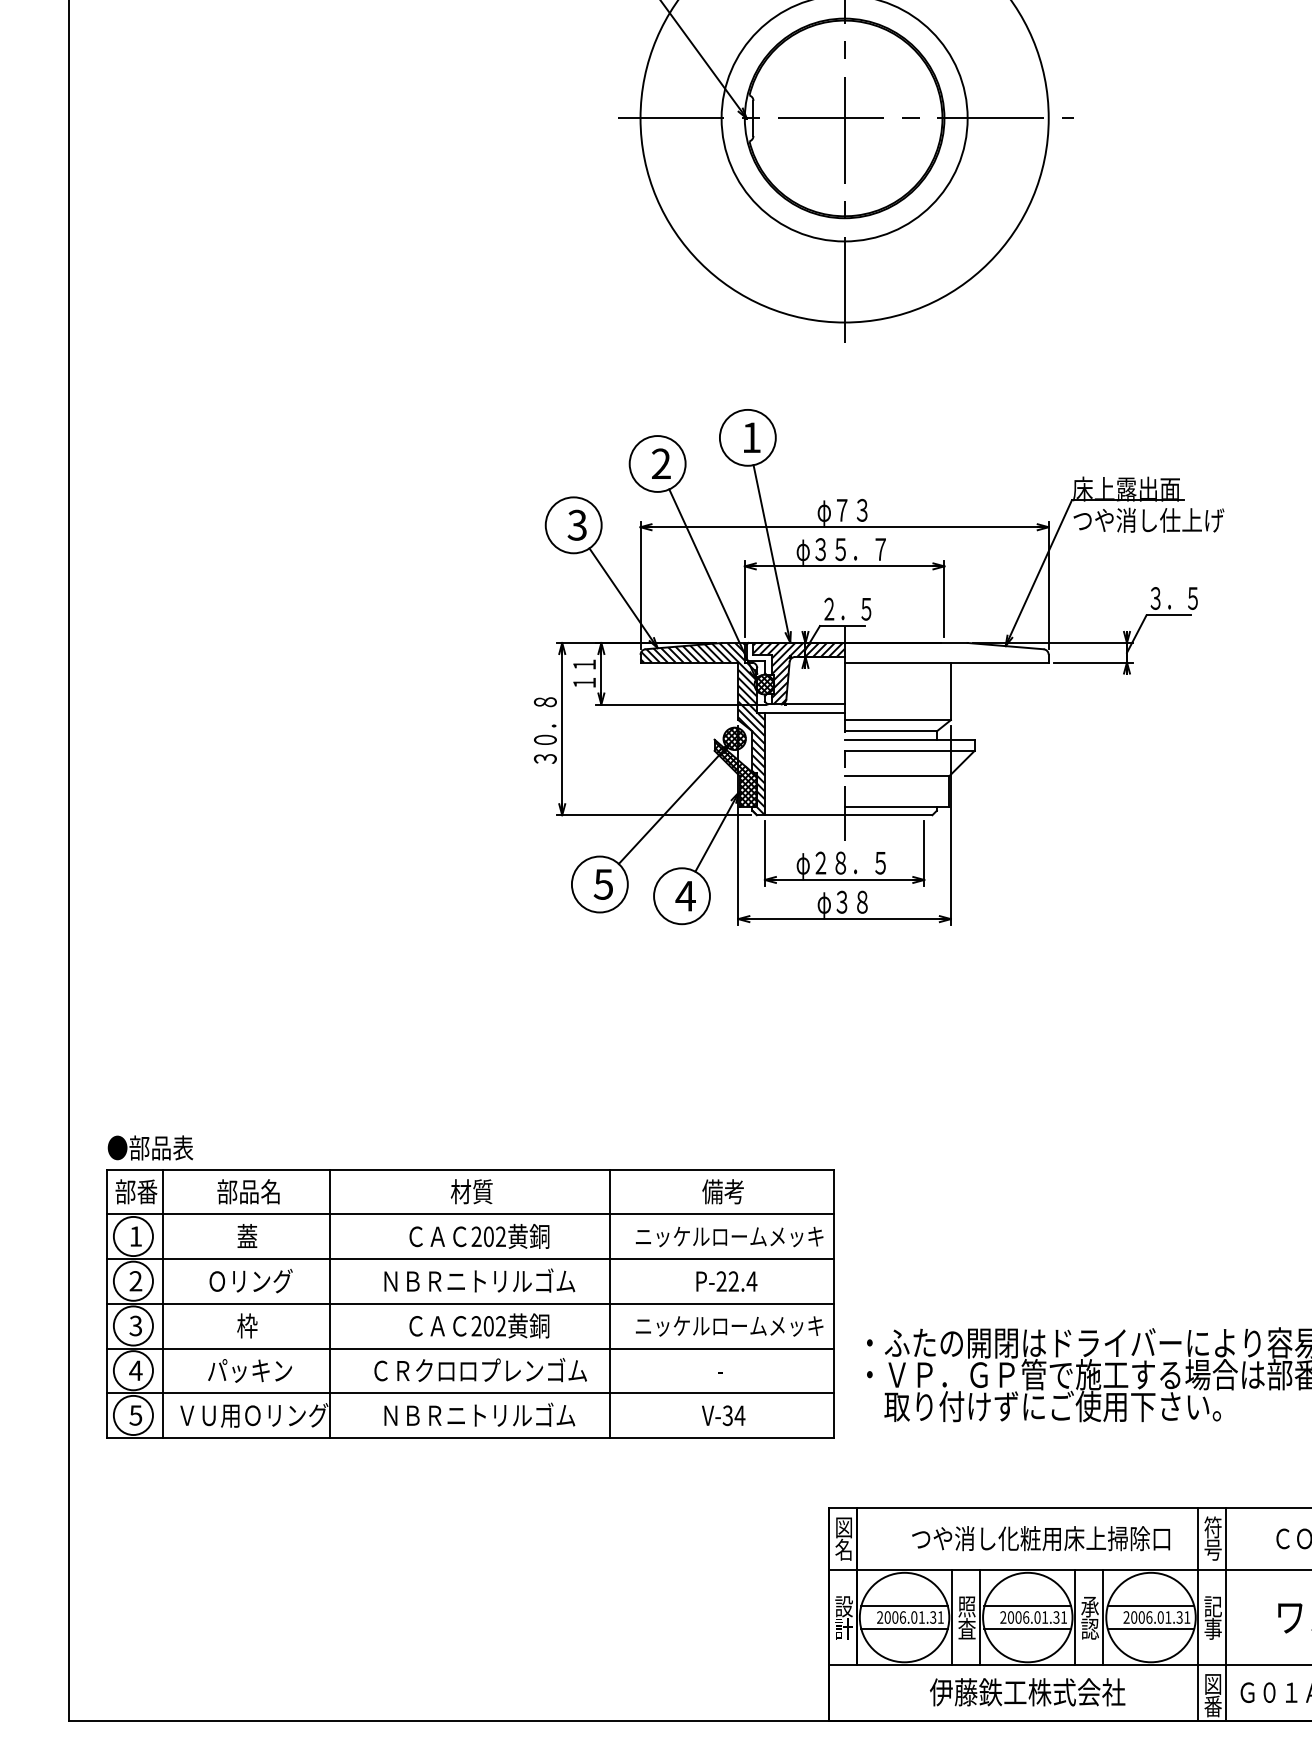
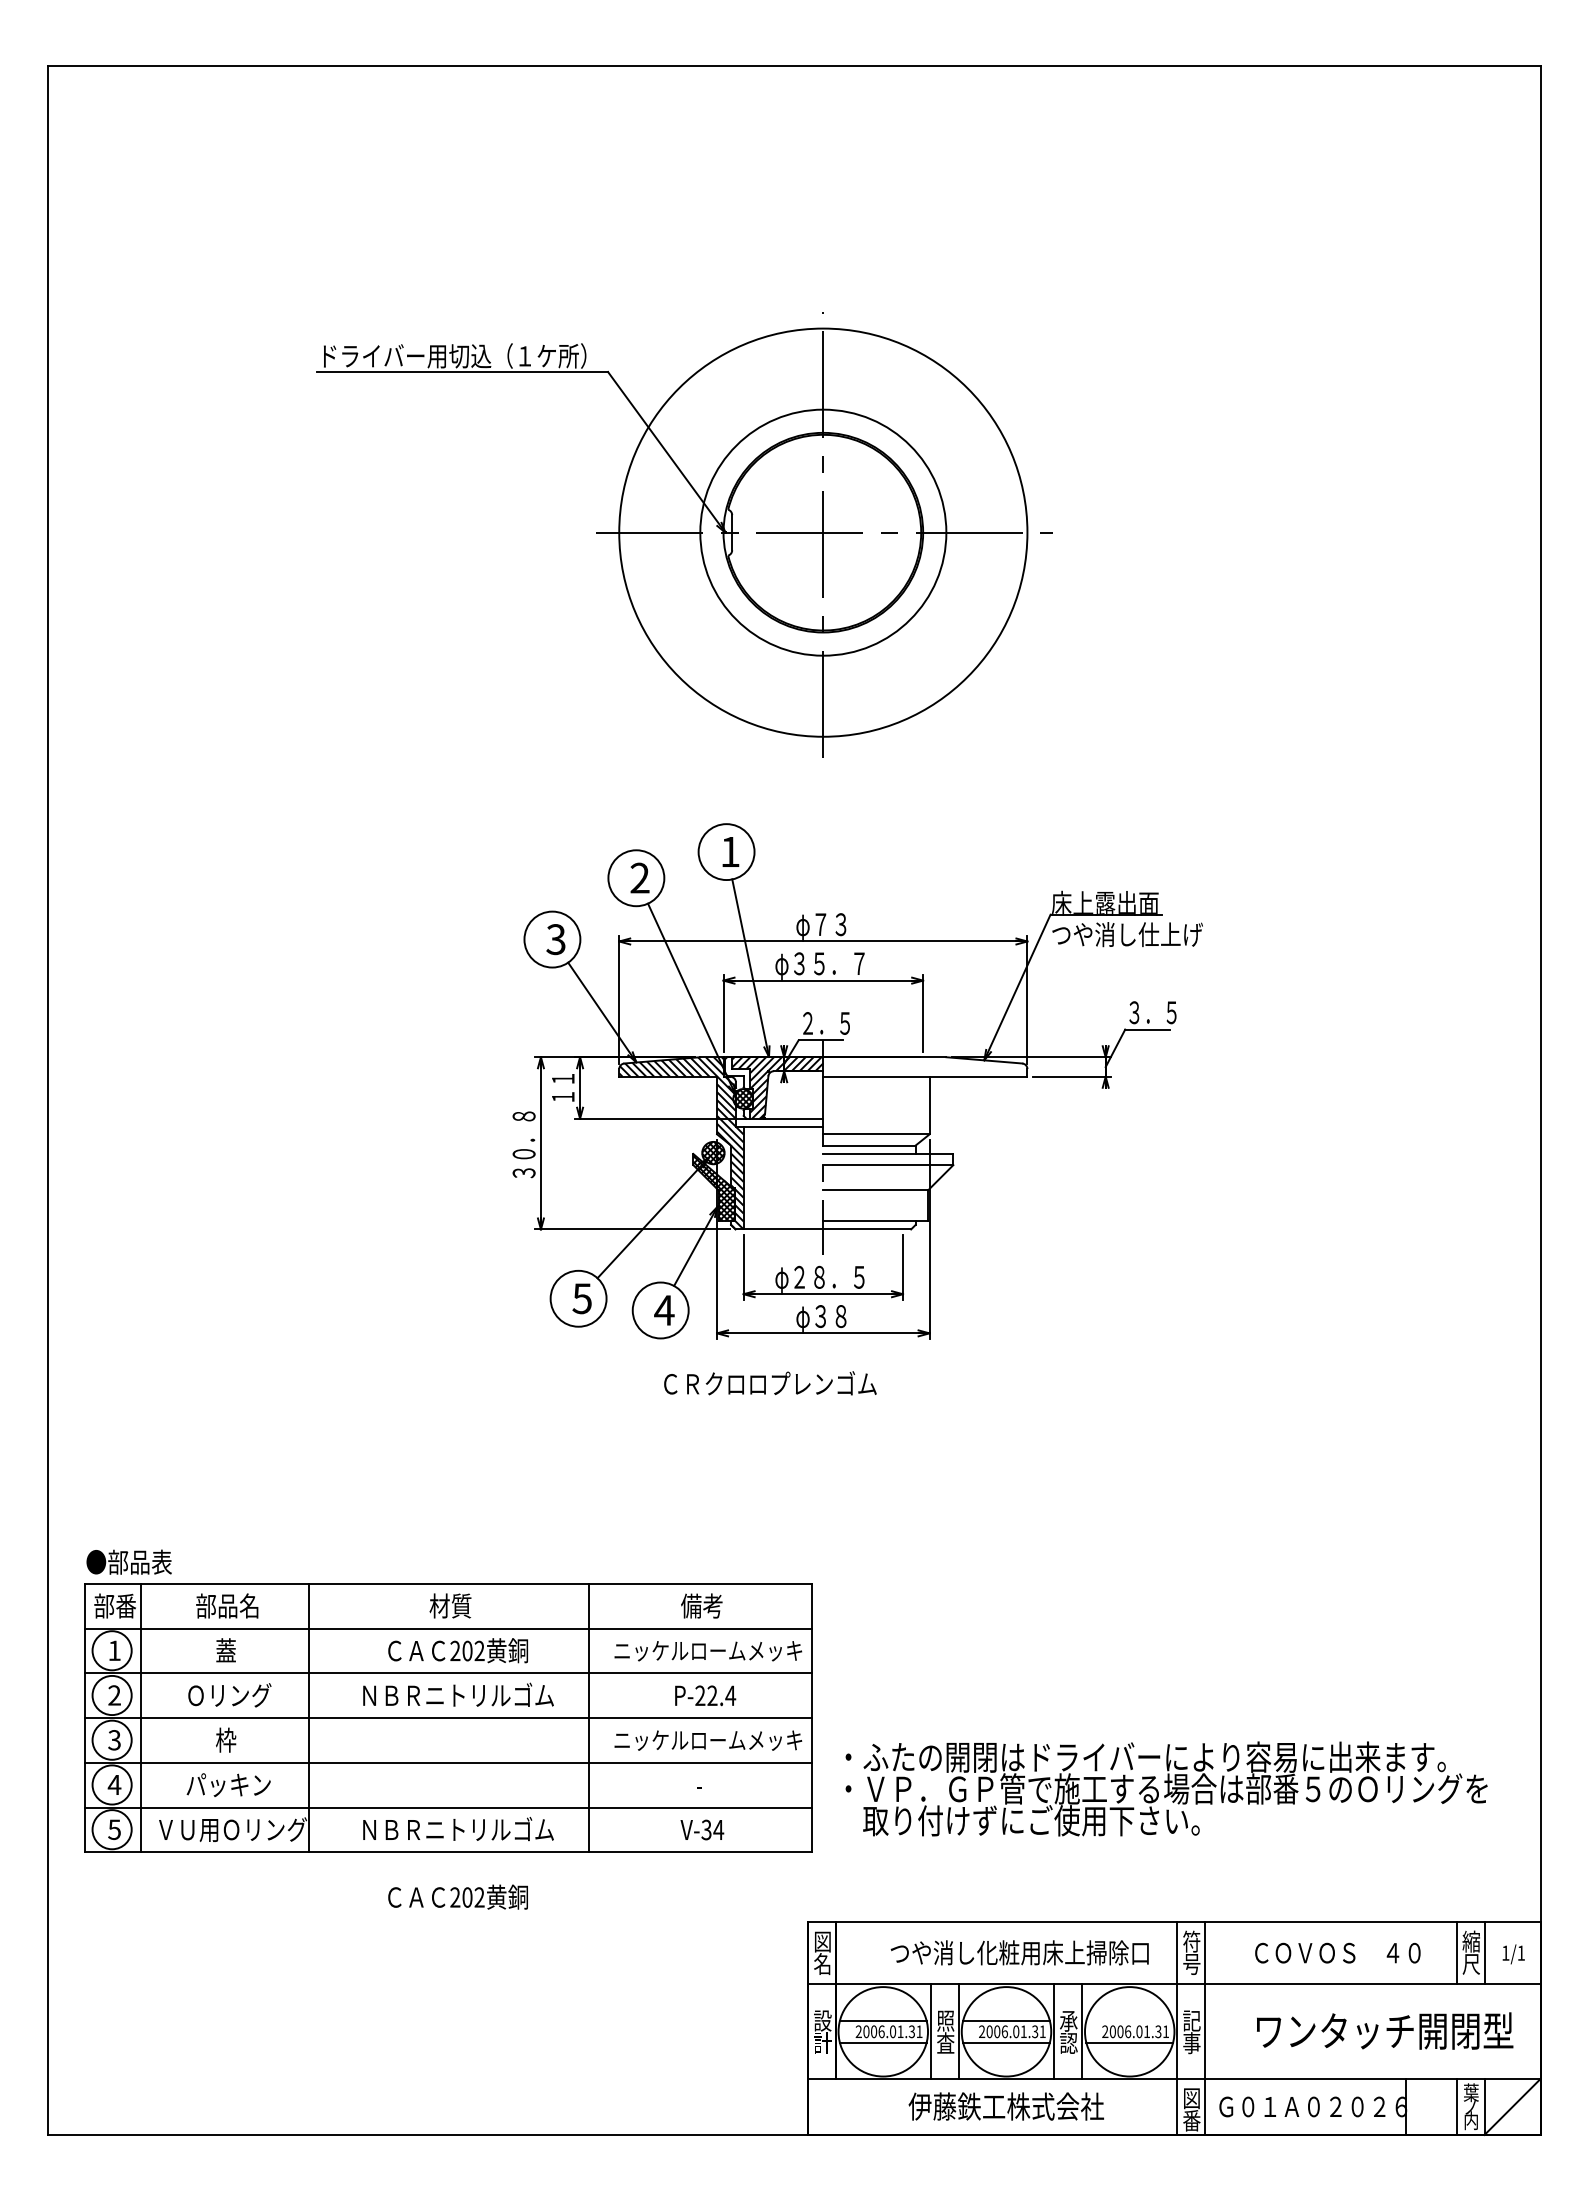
text: (478, 1325) -> (457, 1896), moved
text: (480, 1370) -> (770, 1383), moved
line: (1150, 1606) -> (1129, 2020), removed

